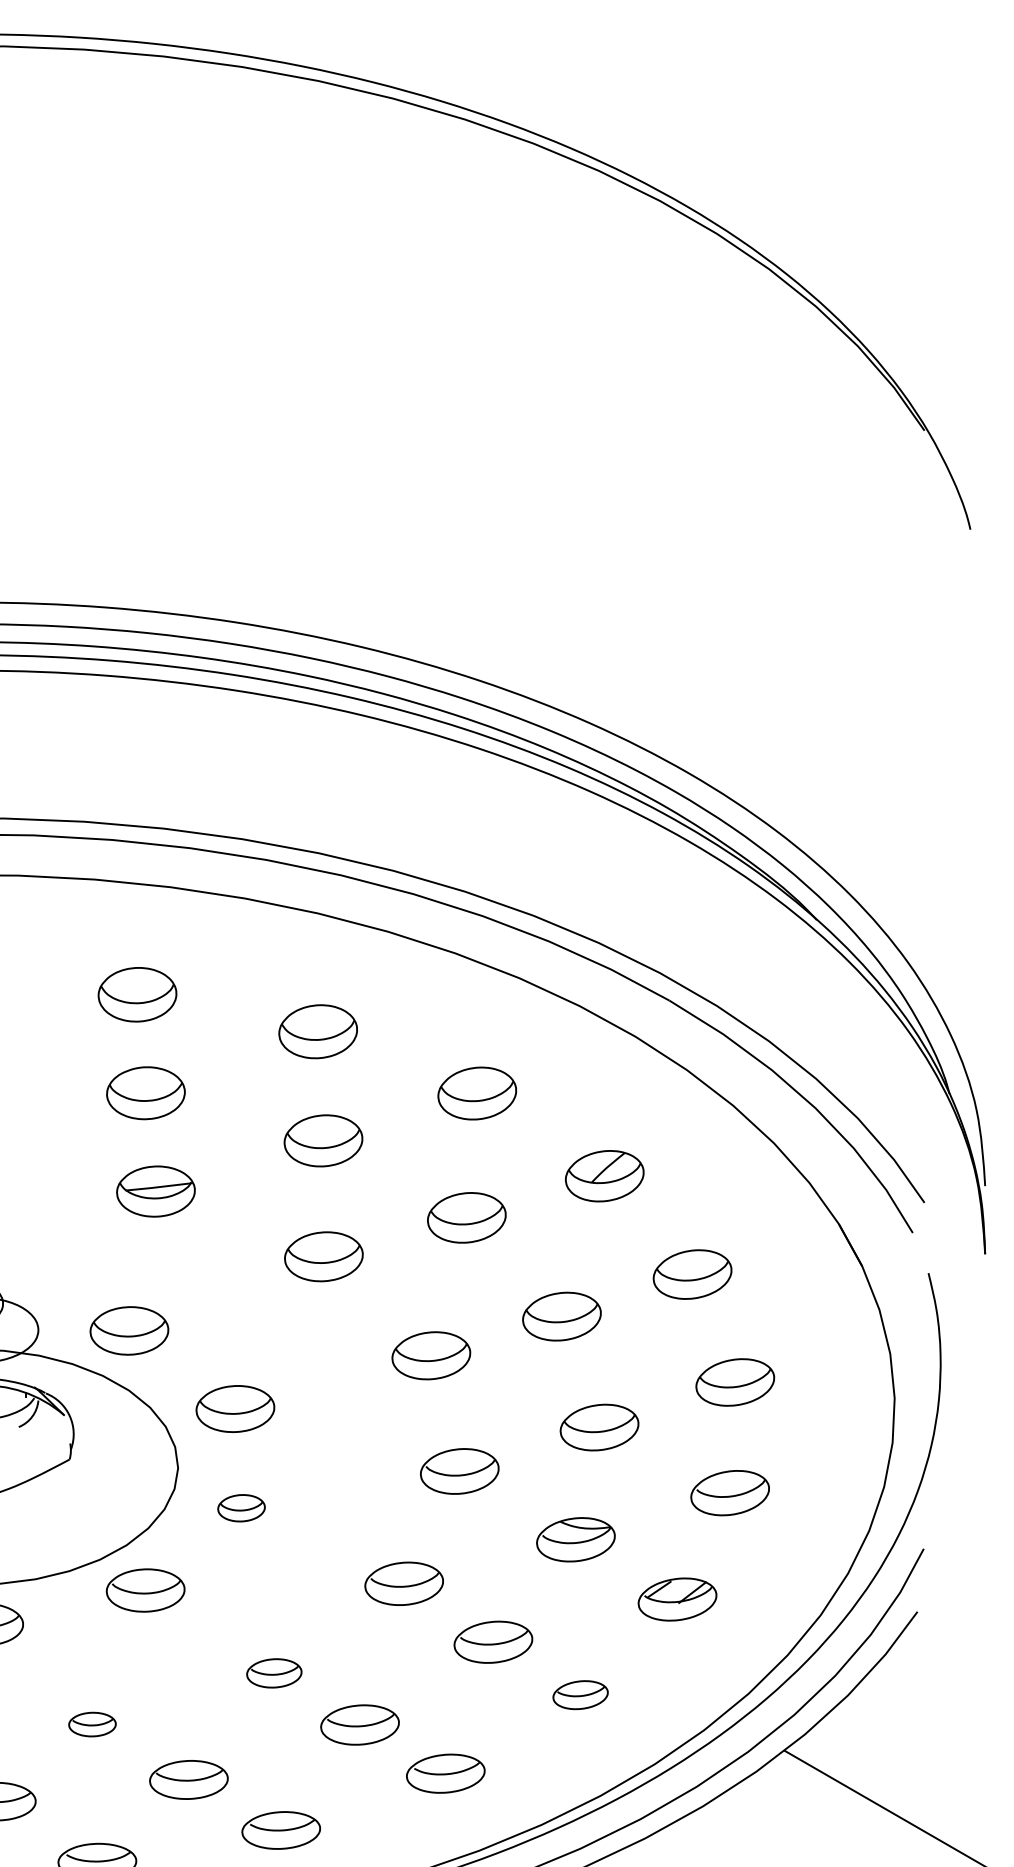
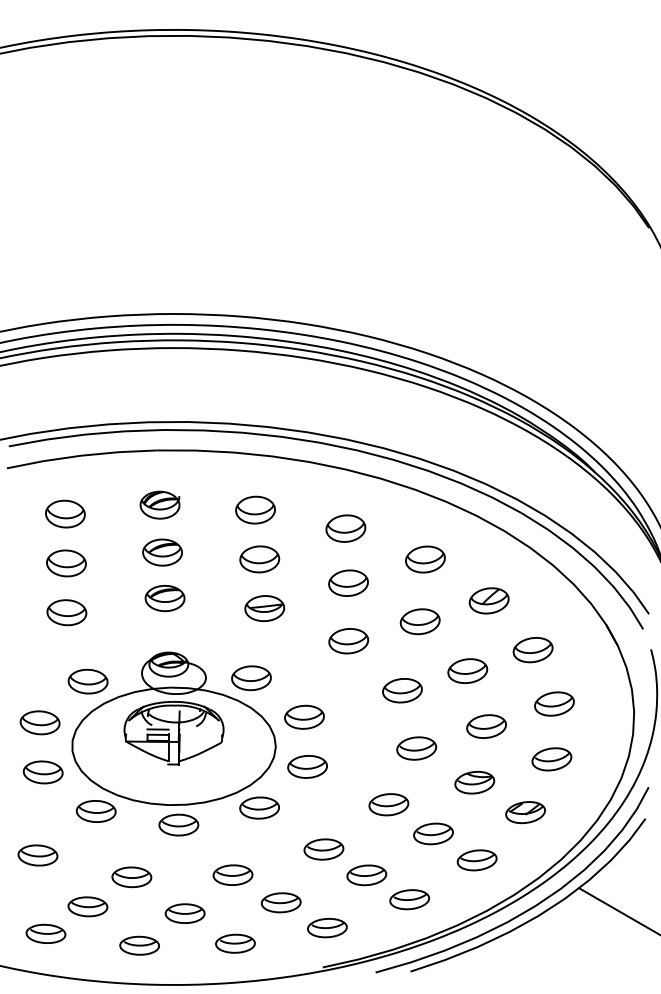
part: (241, 1507) -> (307, 766), size x1.67
part: (273, 1673) -> (323, 849), size x1.43
part: (579, 1695) -> (476, 860), size x1.43
part: (91, 1723) -> (232, 874), size x1.67

